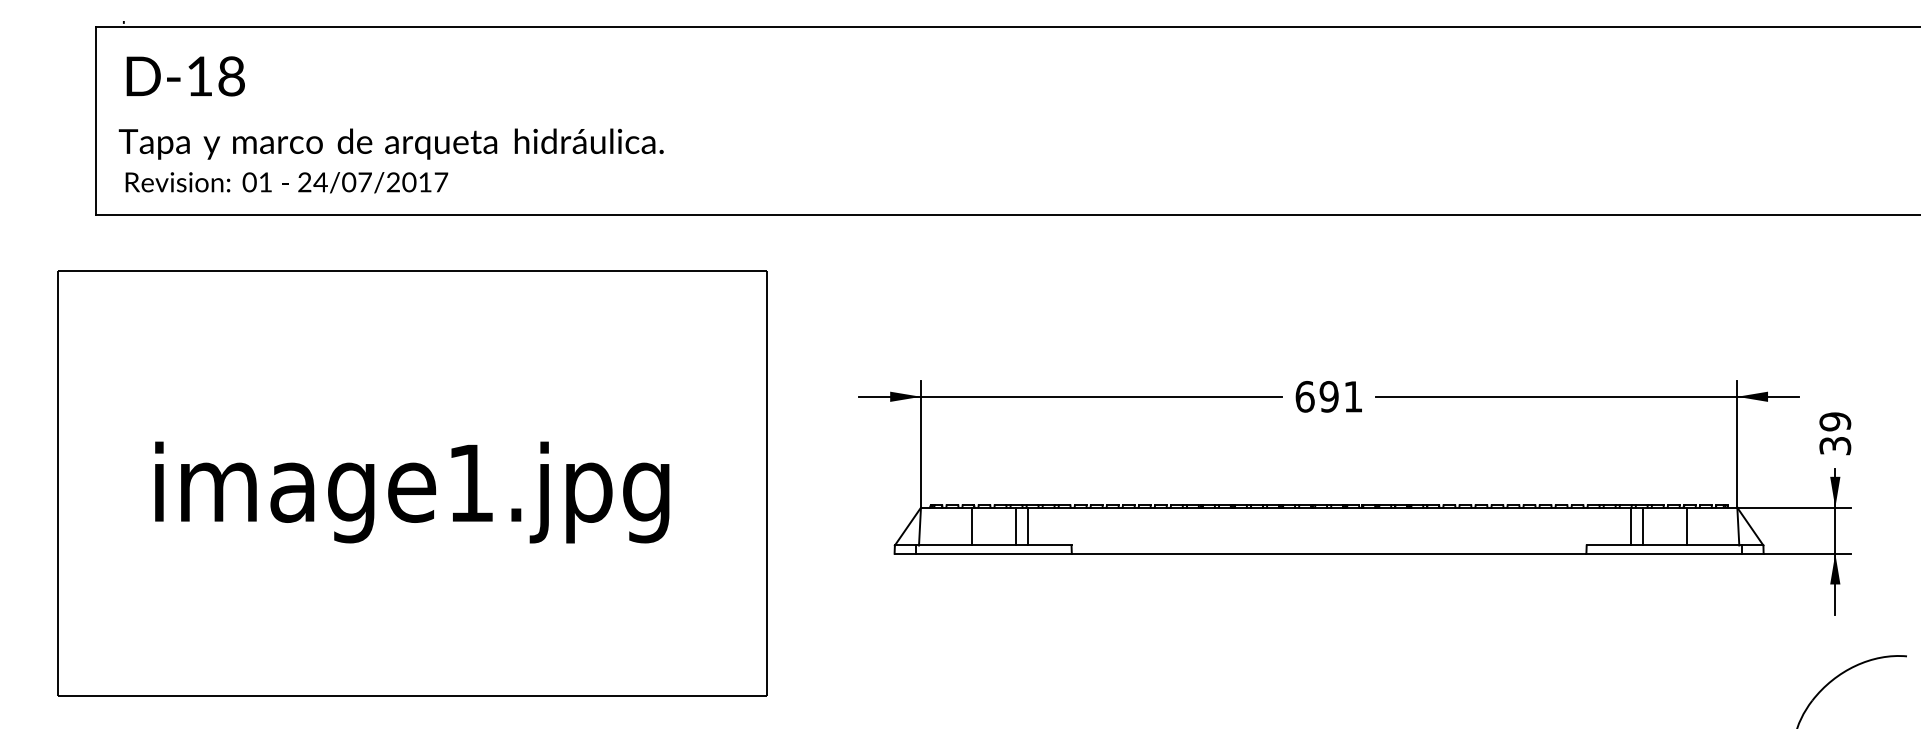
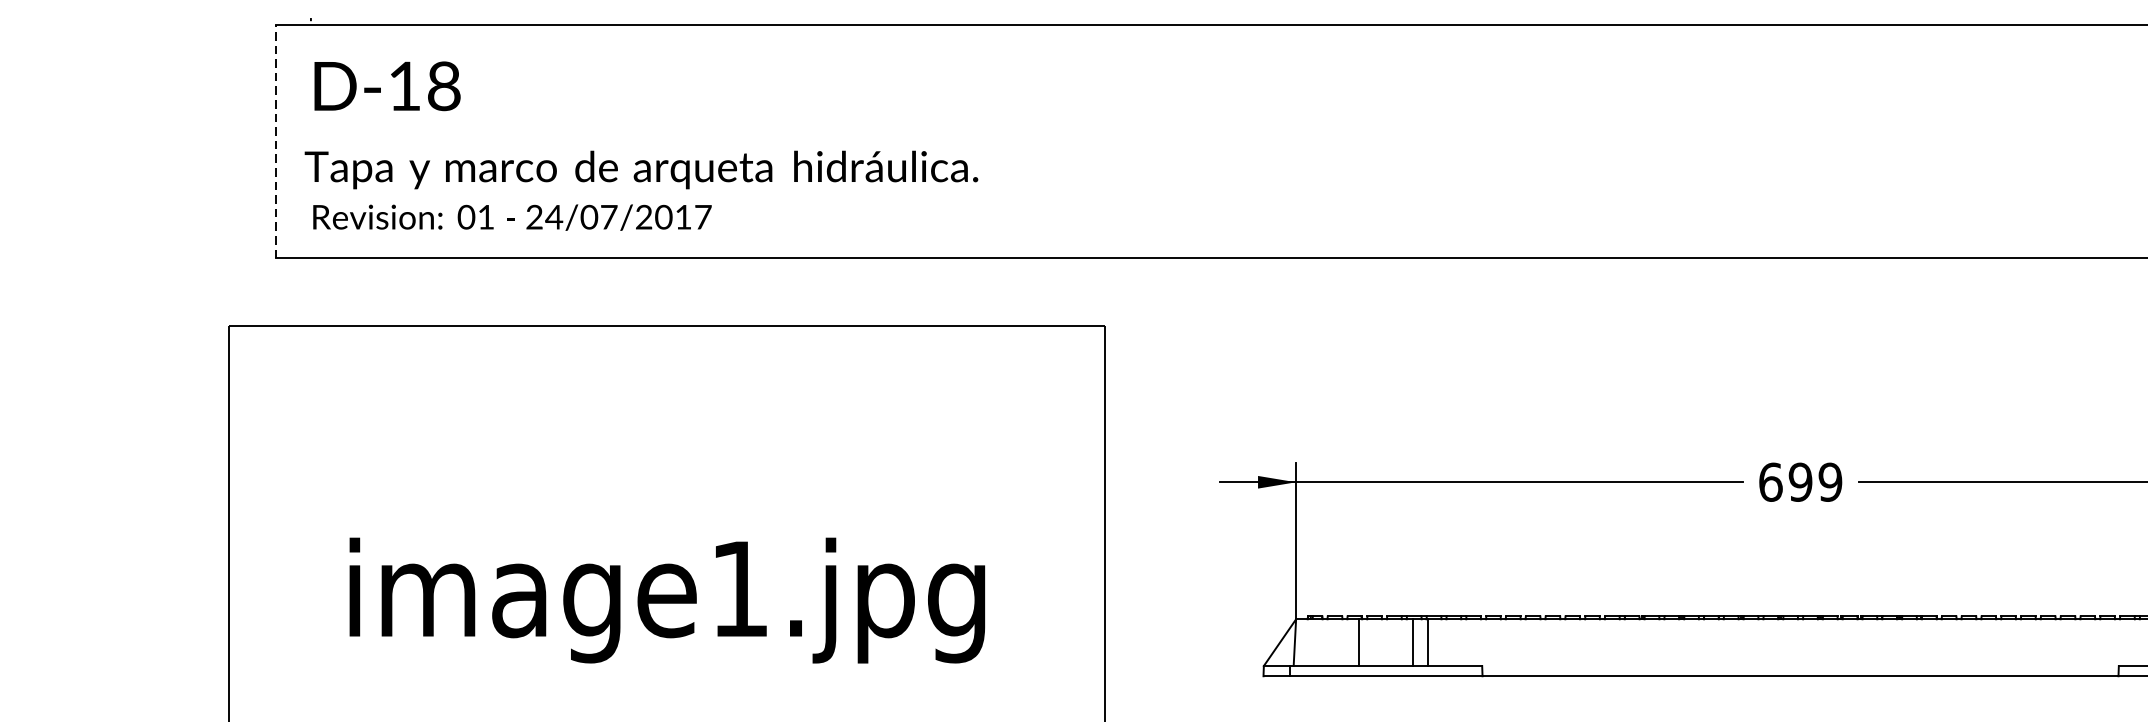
line: (95, 120) -> (275, 140), solid -> dashed
text: (1352, 396) -> (1829, 481), 691 -> 699

